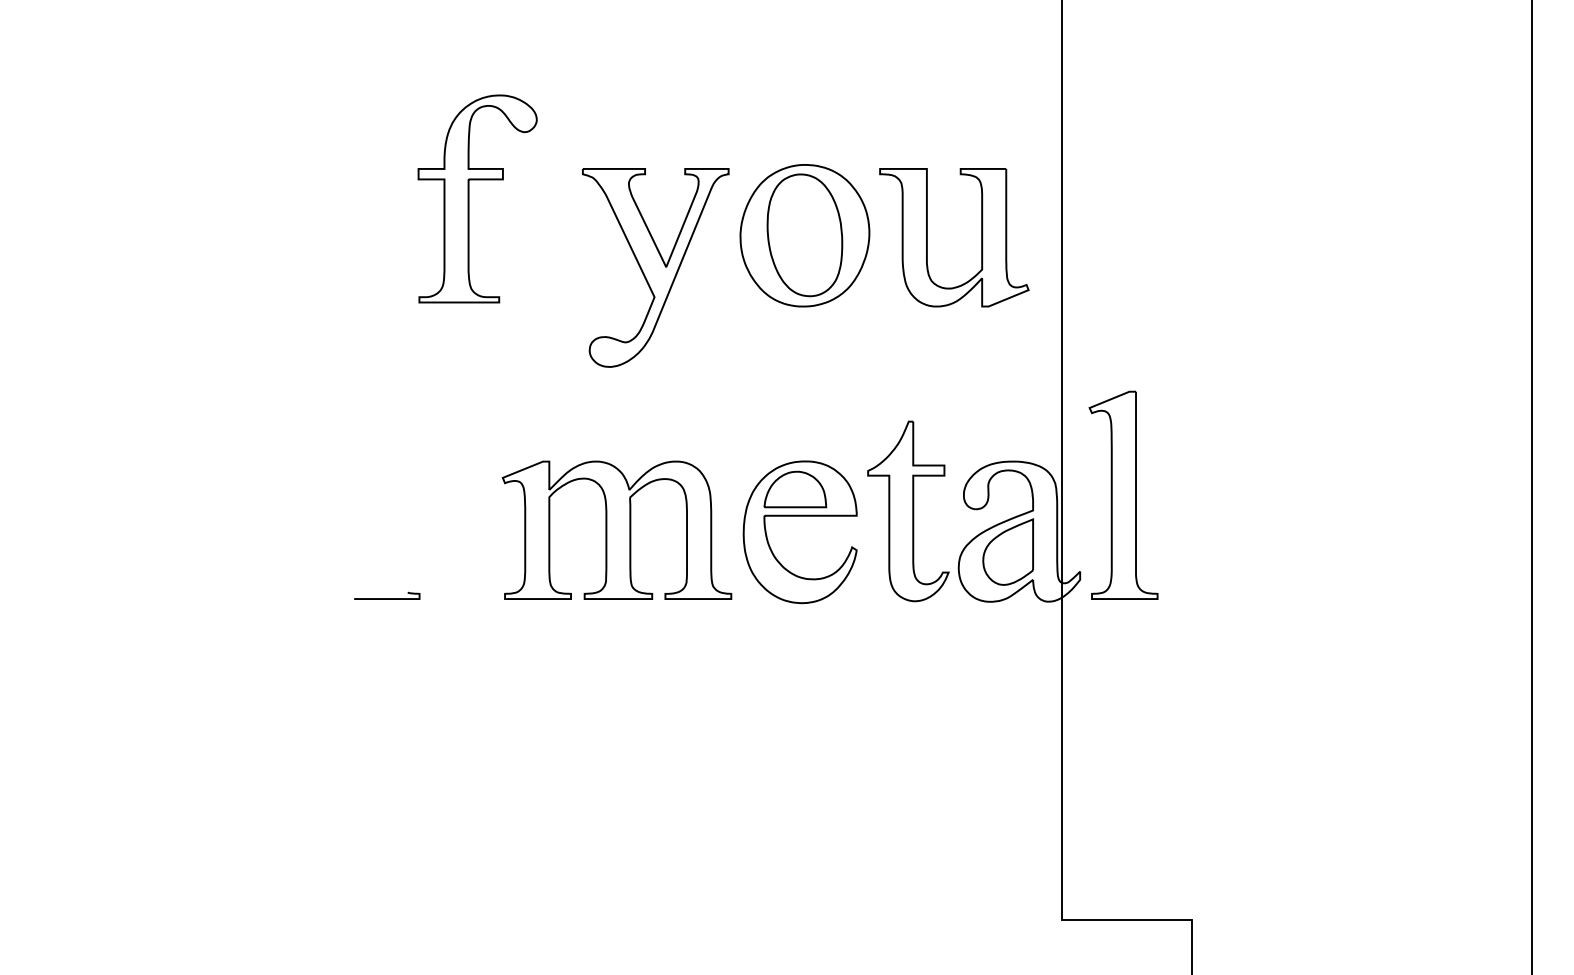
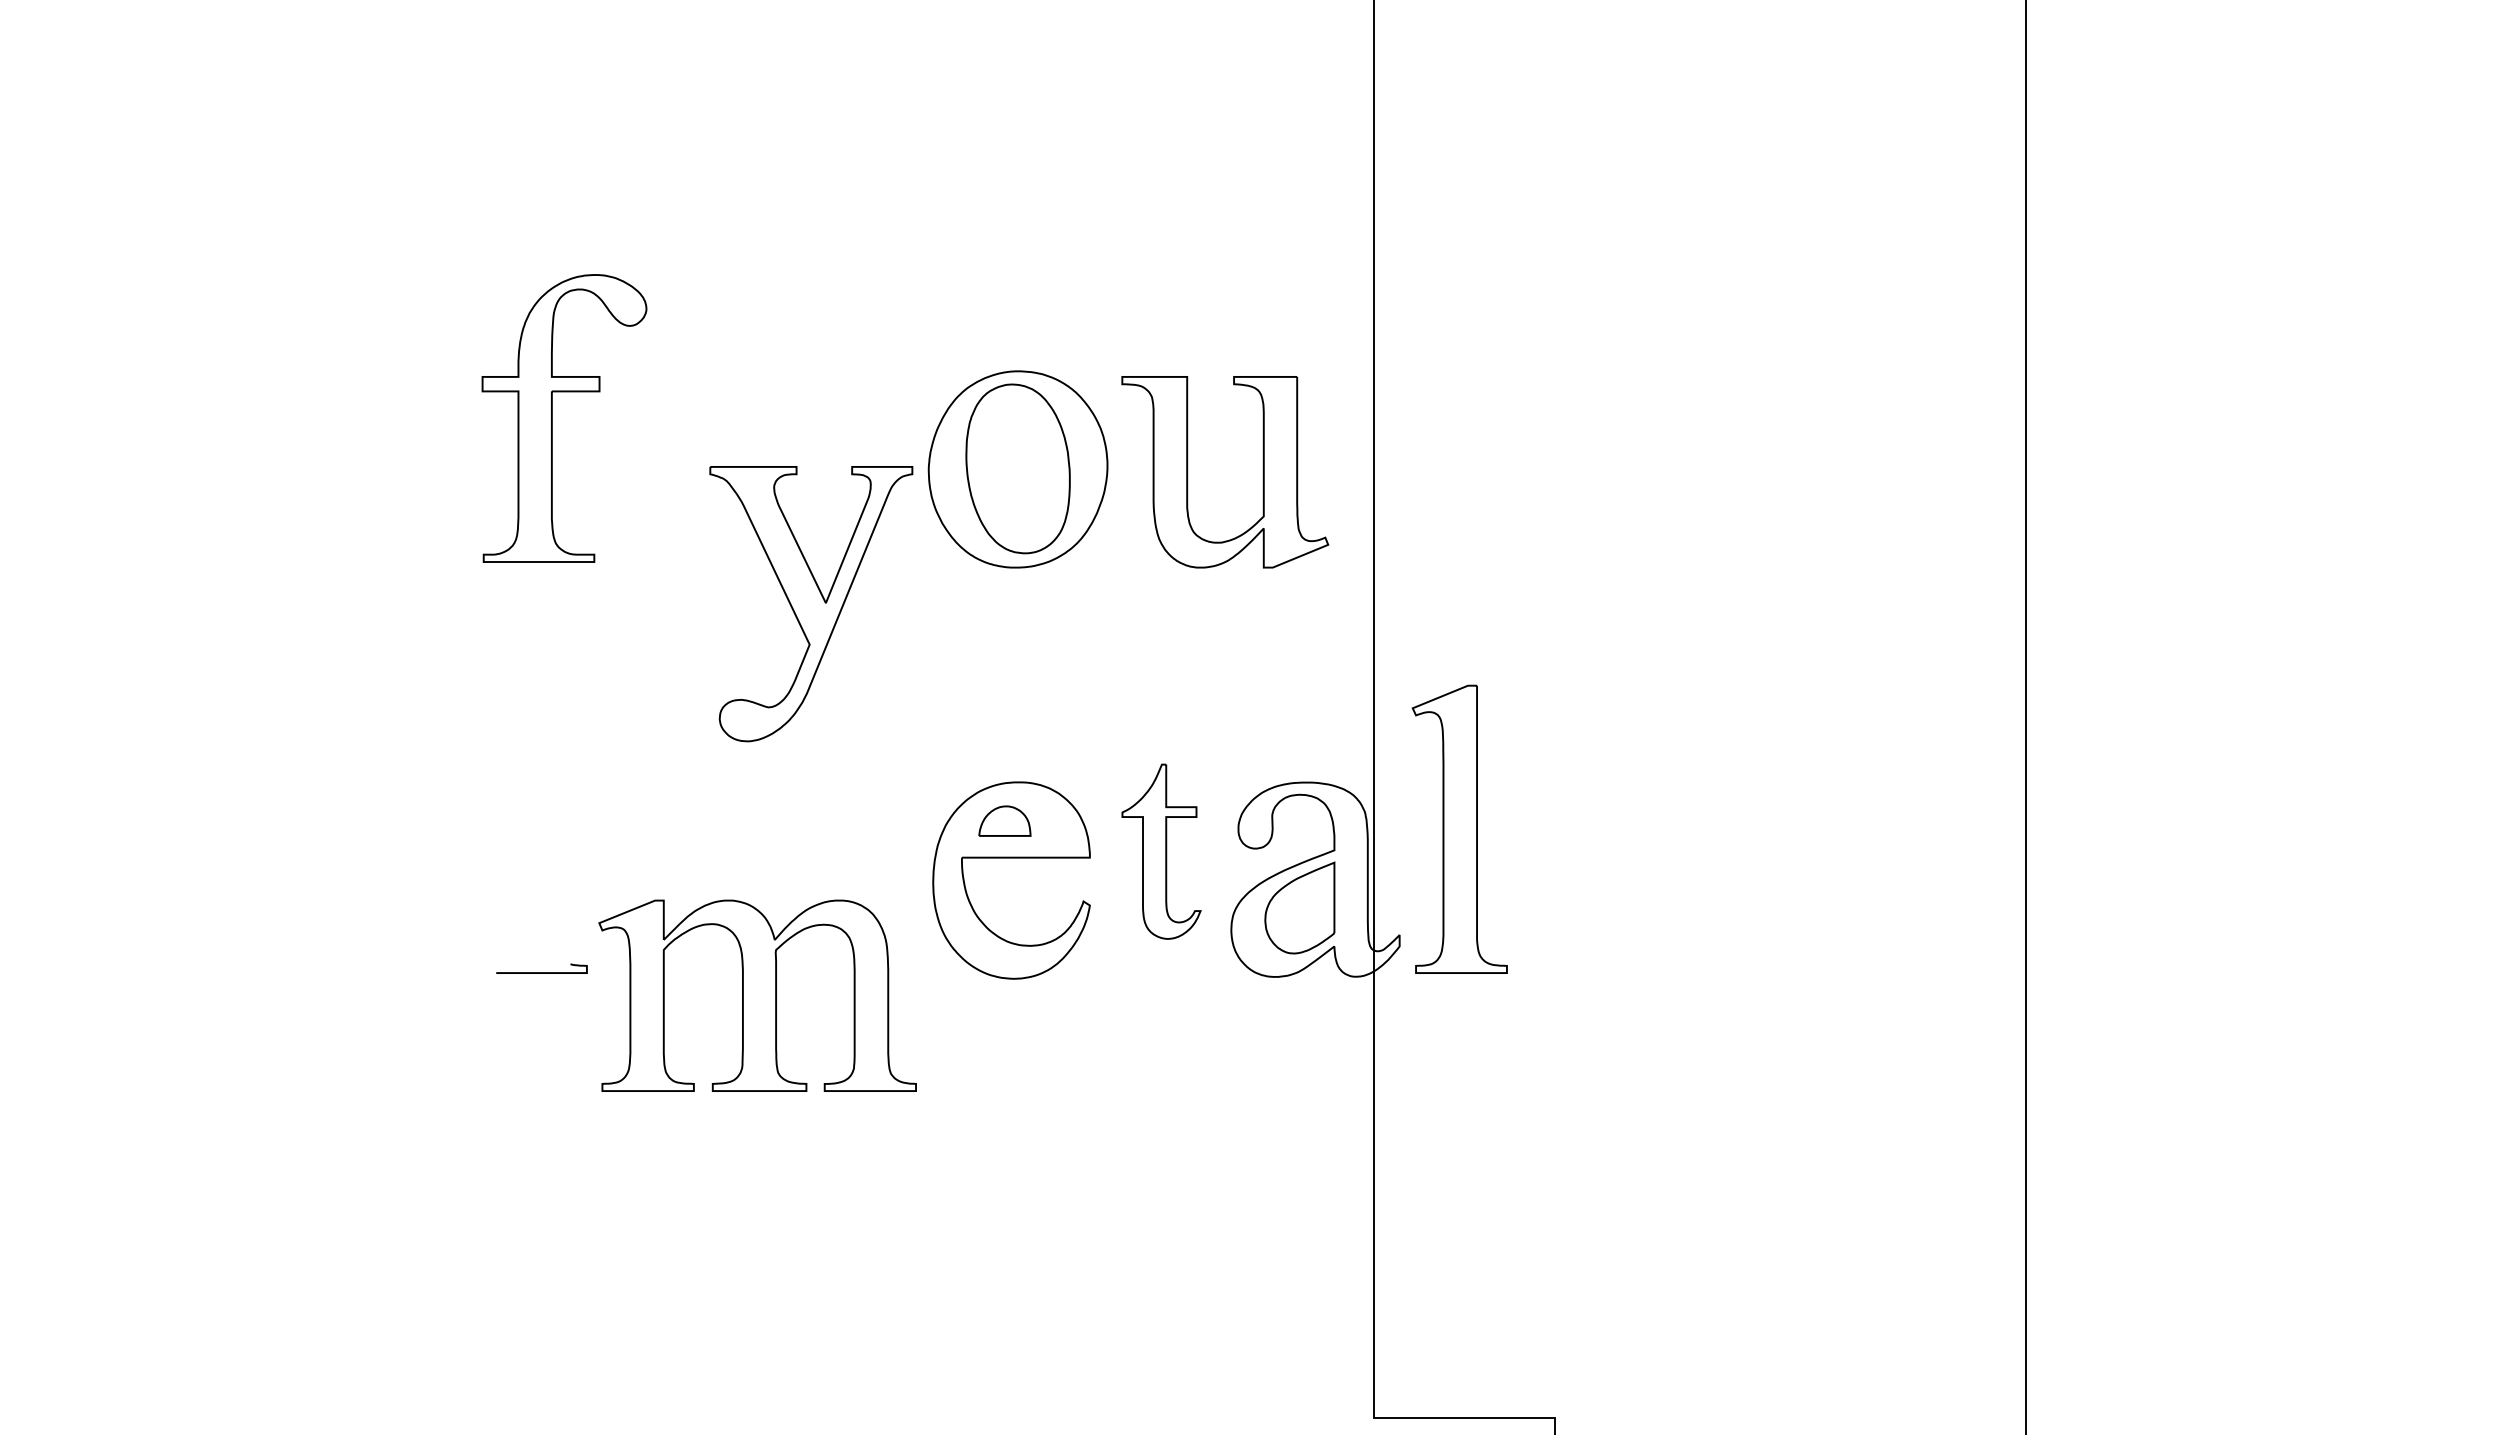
part: (655, 268) -> (811, 604), moved
part: (795, 488) -> (1004, 820), size x0.6
part: (908, 511) -> (1161, 851), size x0.7
part: (616, 530) -> (757, 995), moved
curve: (386, 598) -> (541, 972), moved

